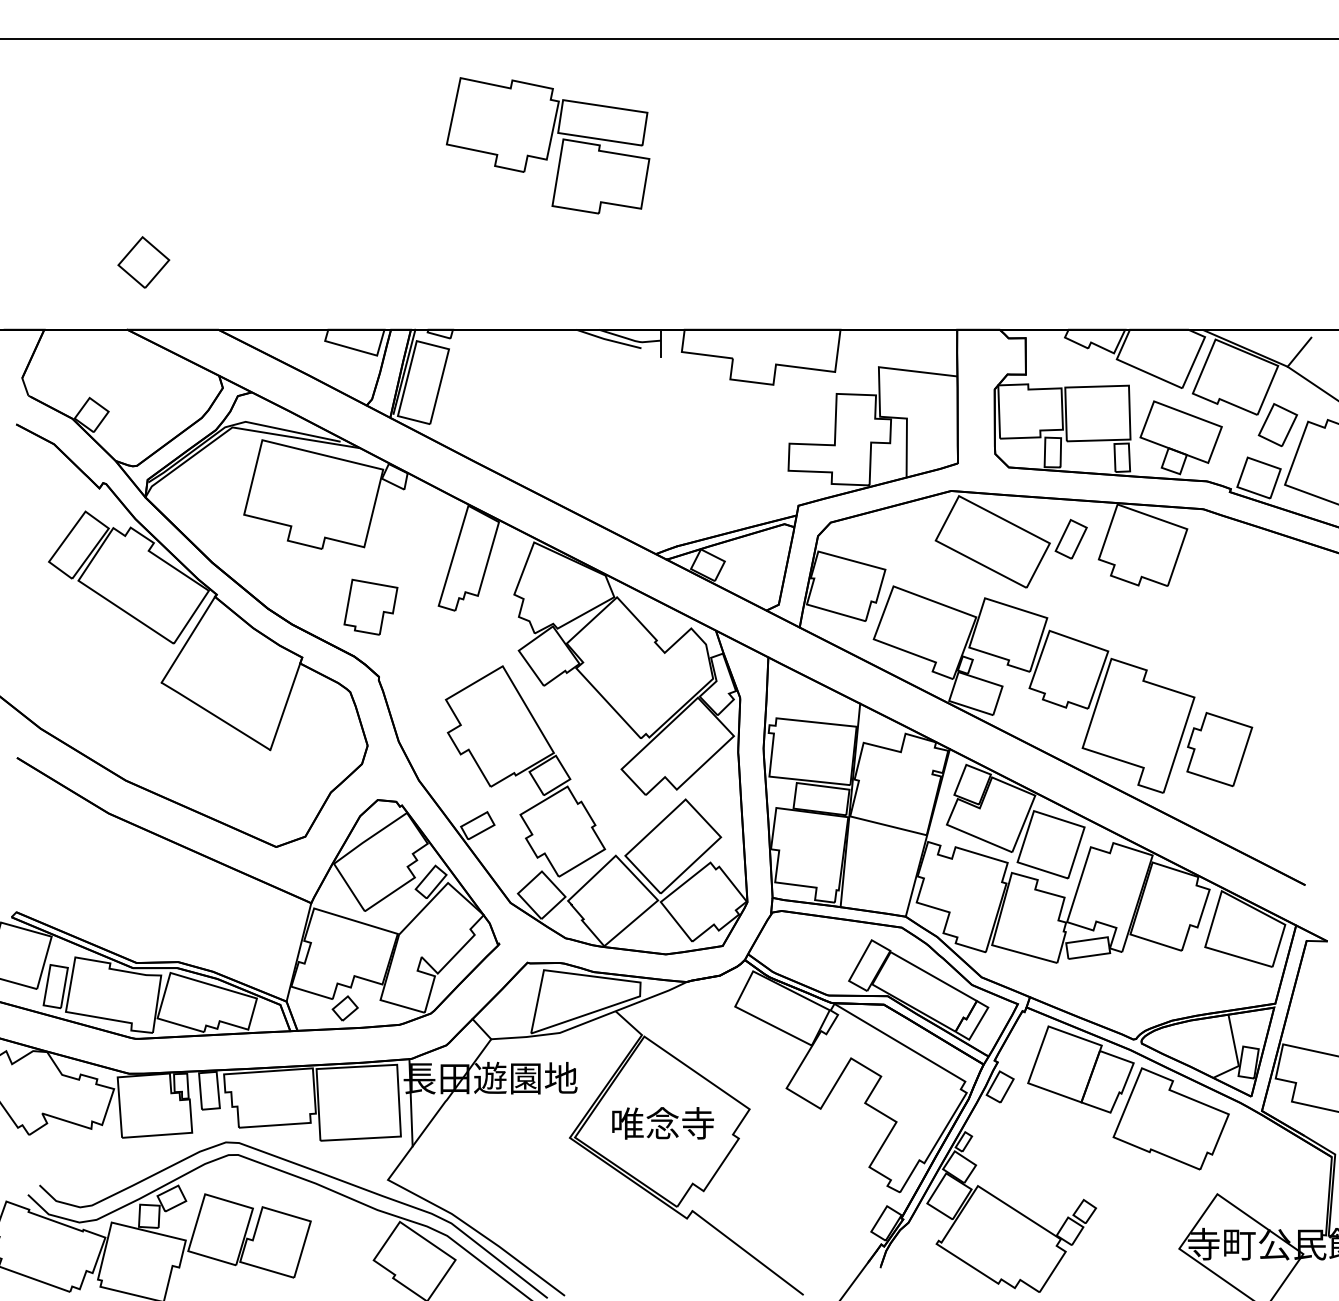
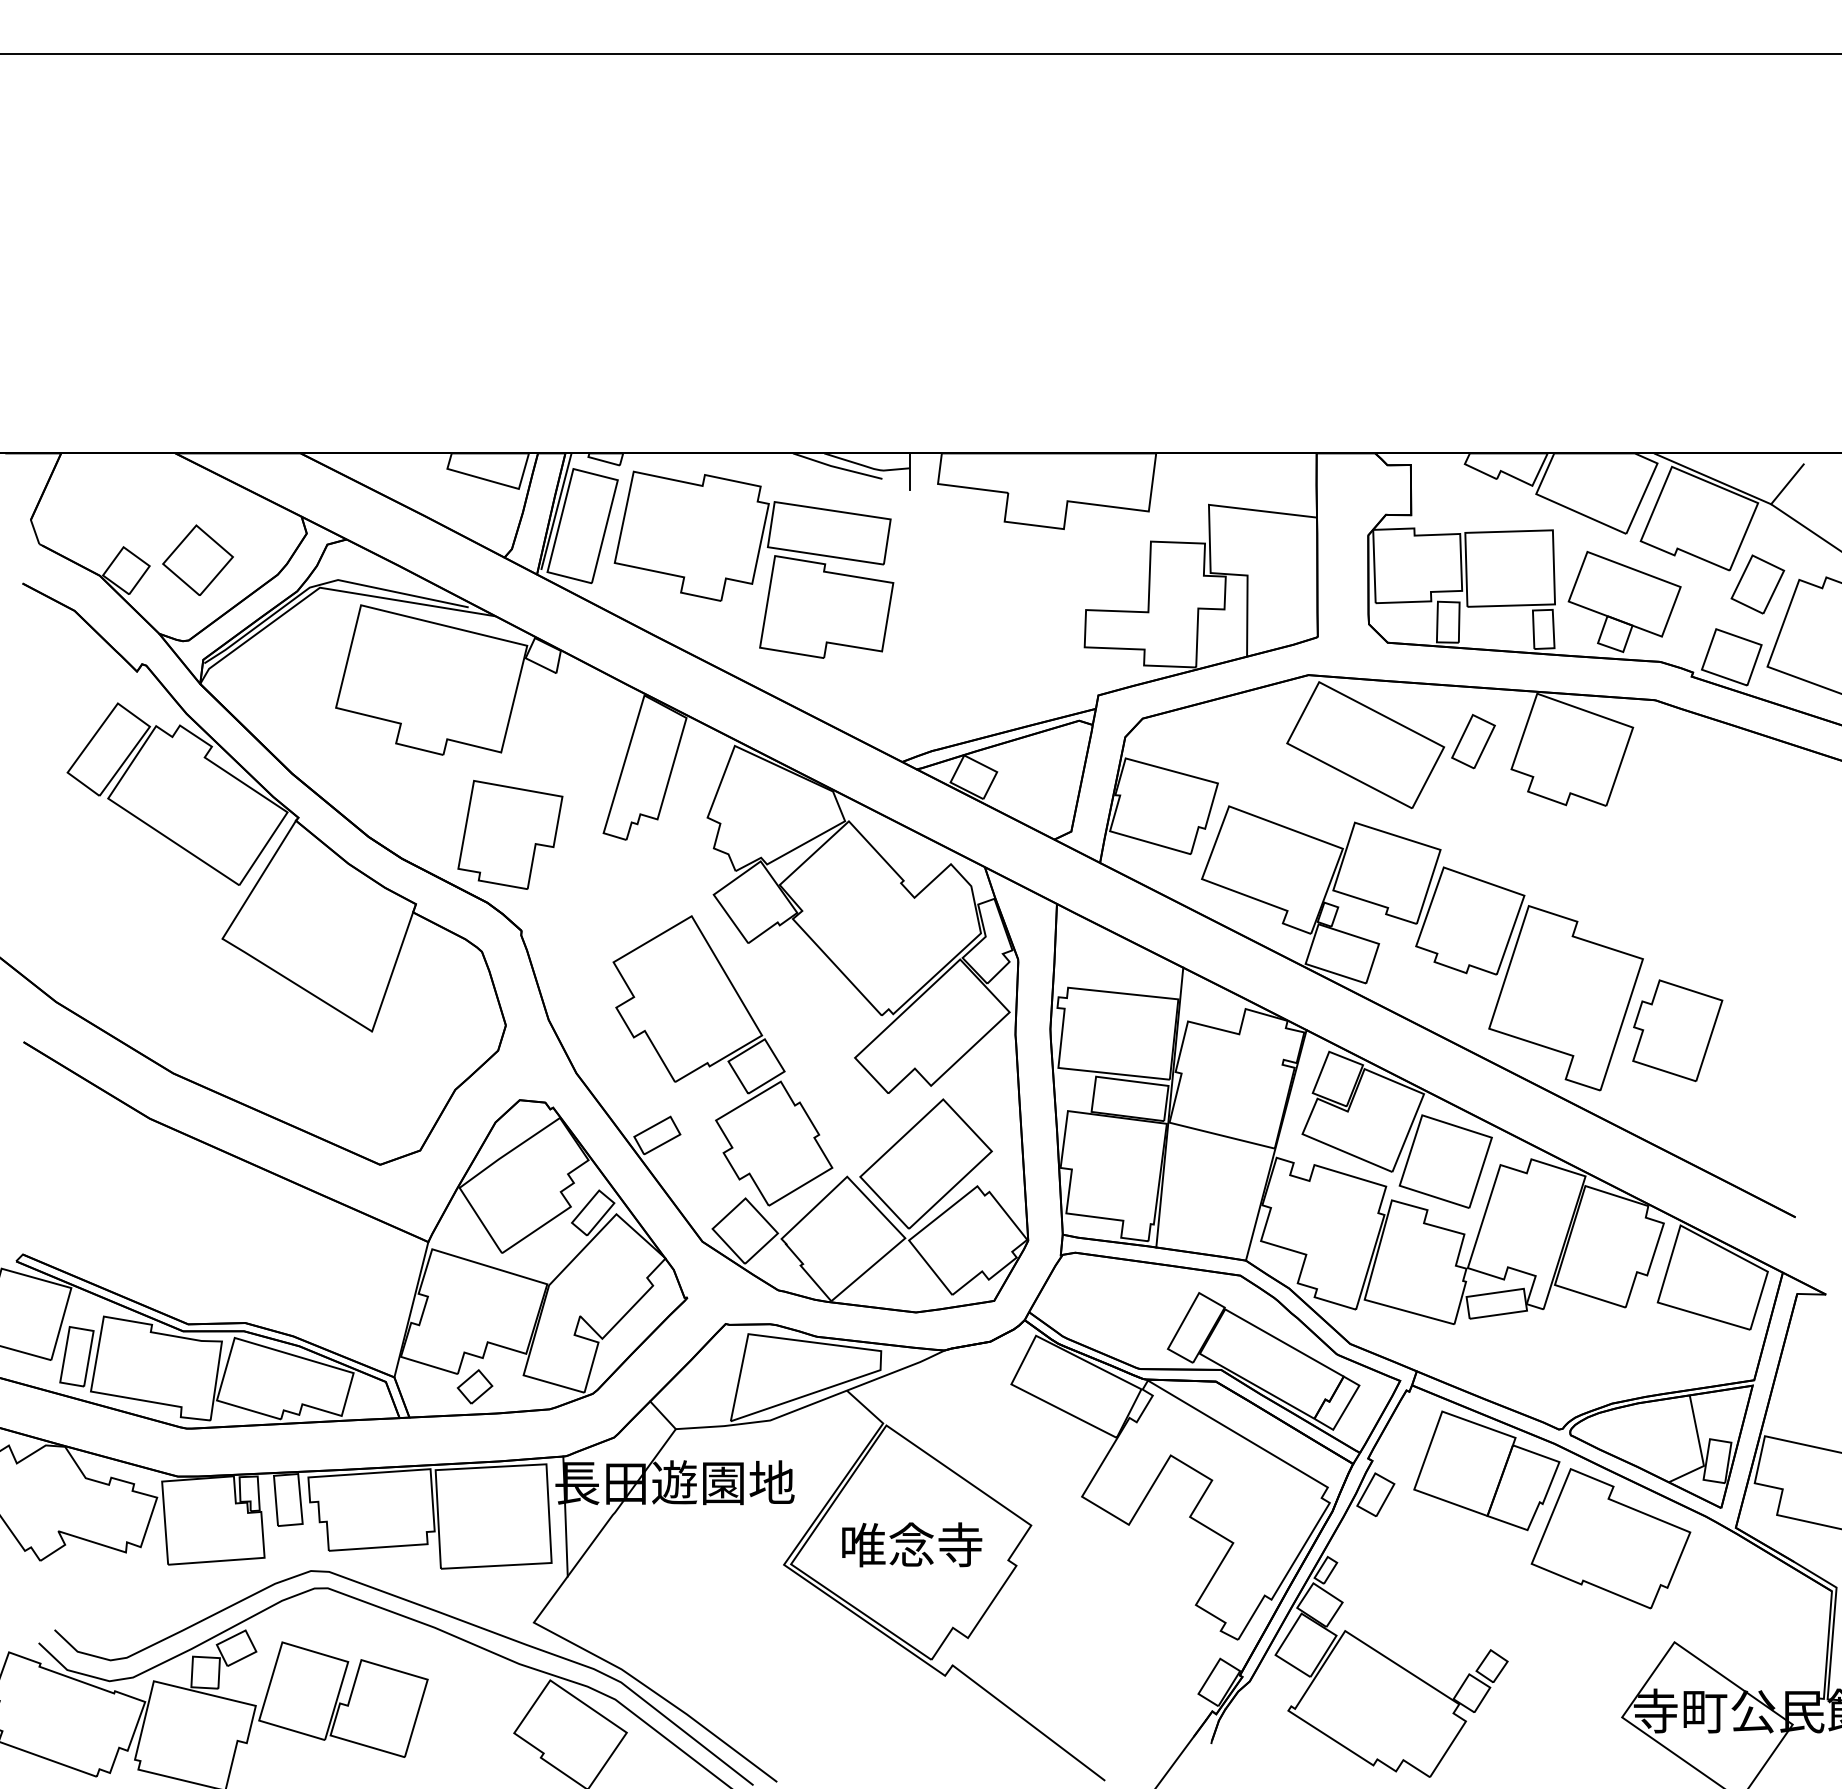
part: (547, 145) -> (753, 564), moved
part: (143, 262) -> (197, 560), moved
part: (370, 607) -> (509, 835), size x1.43

